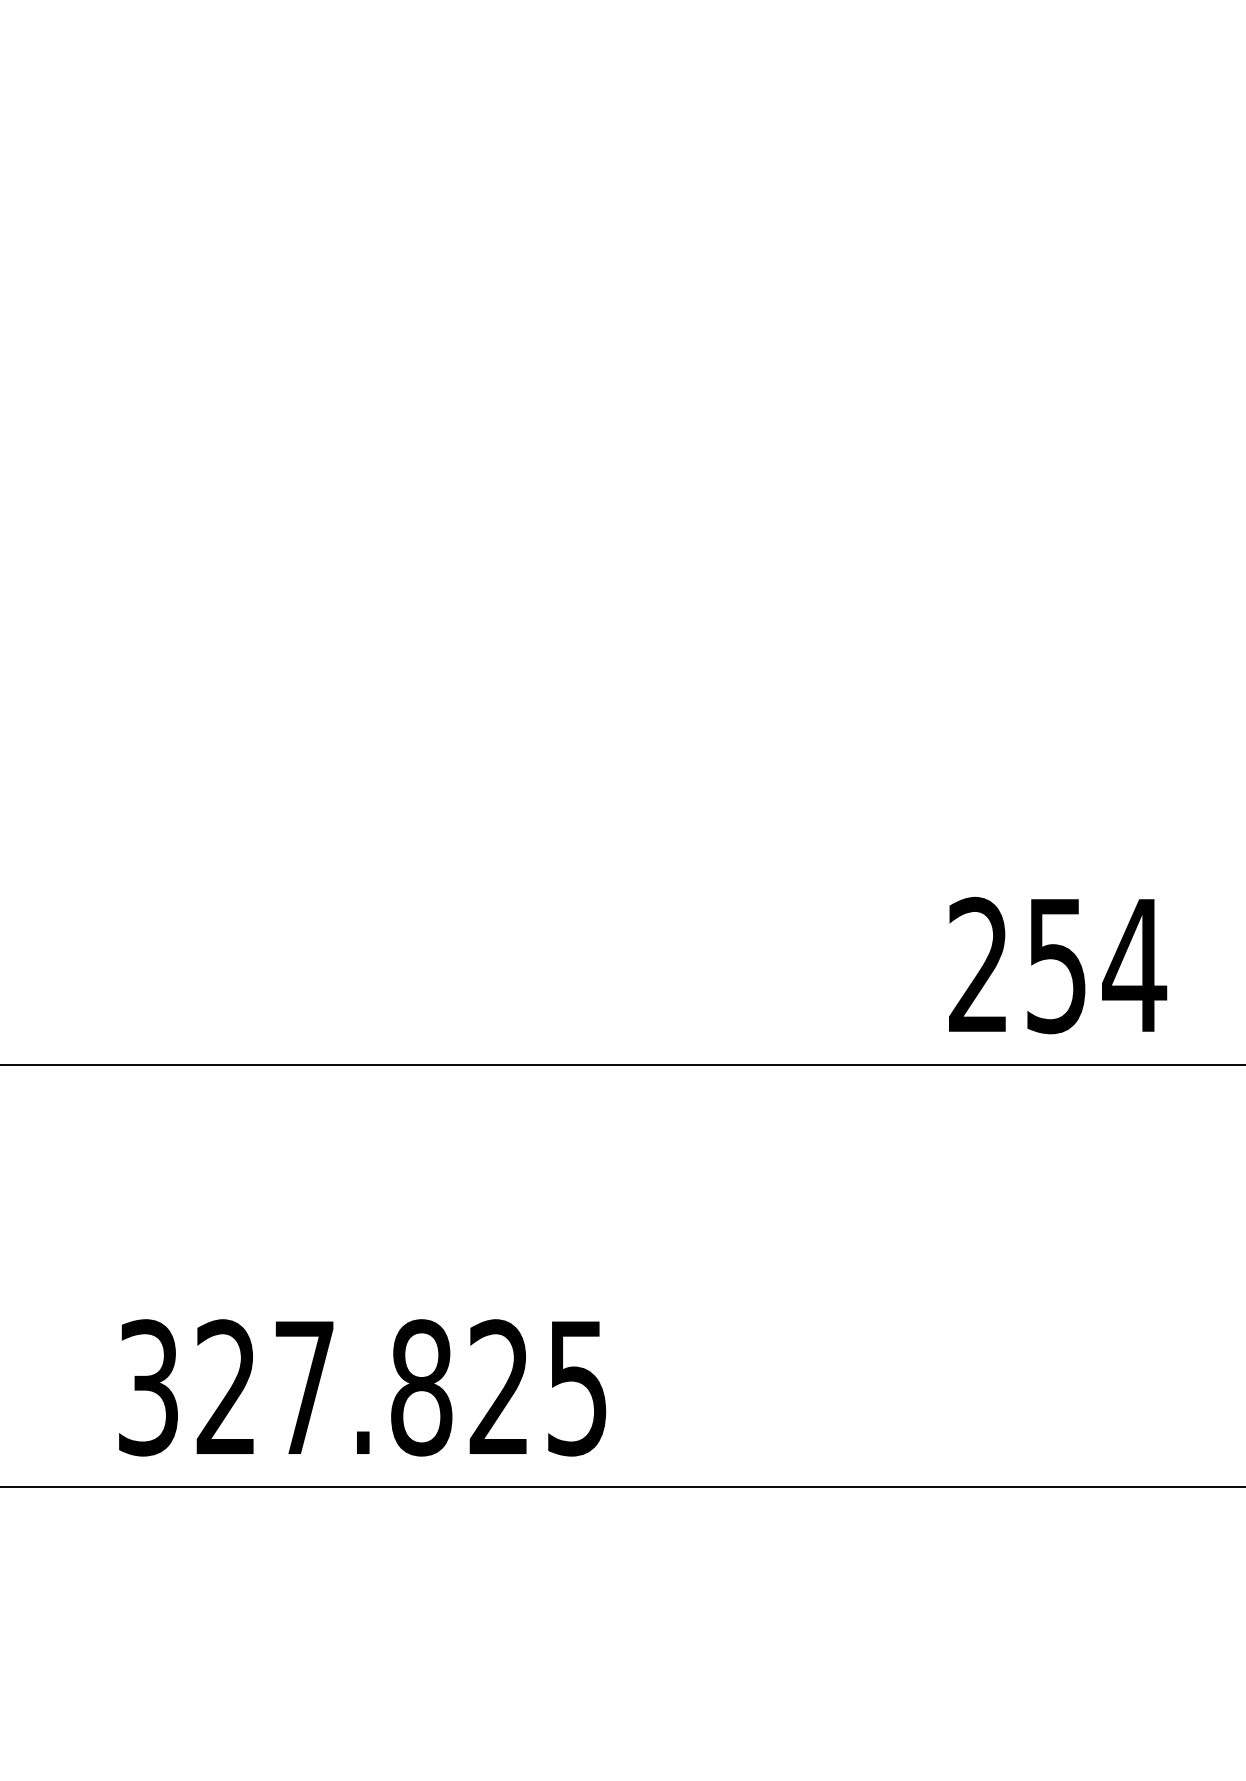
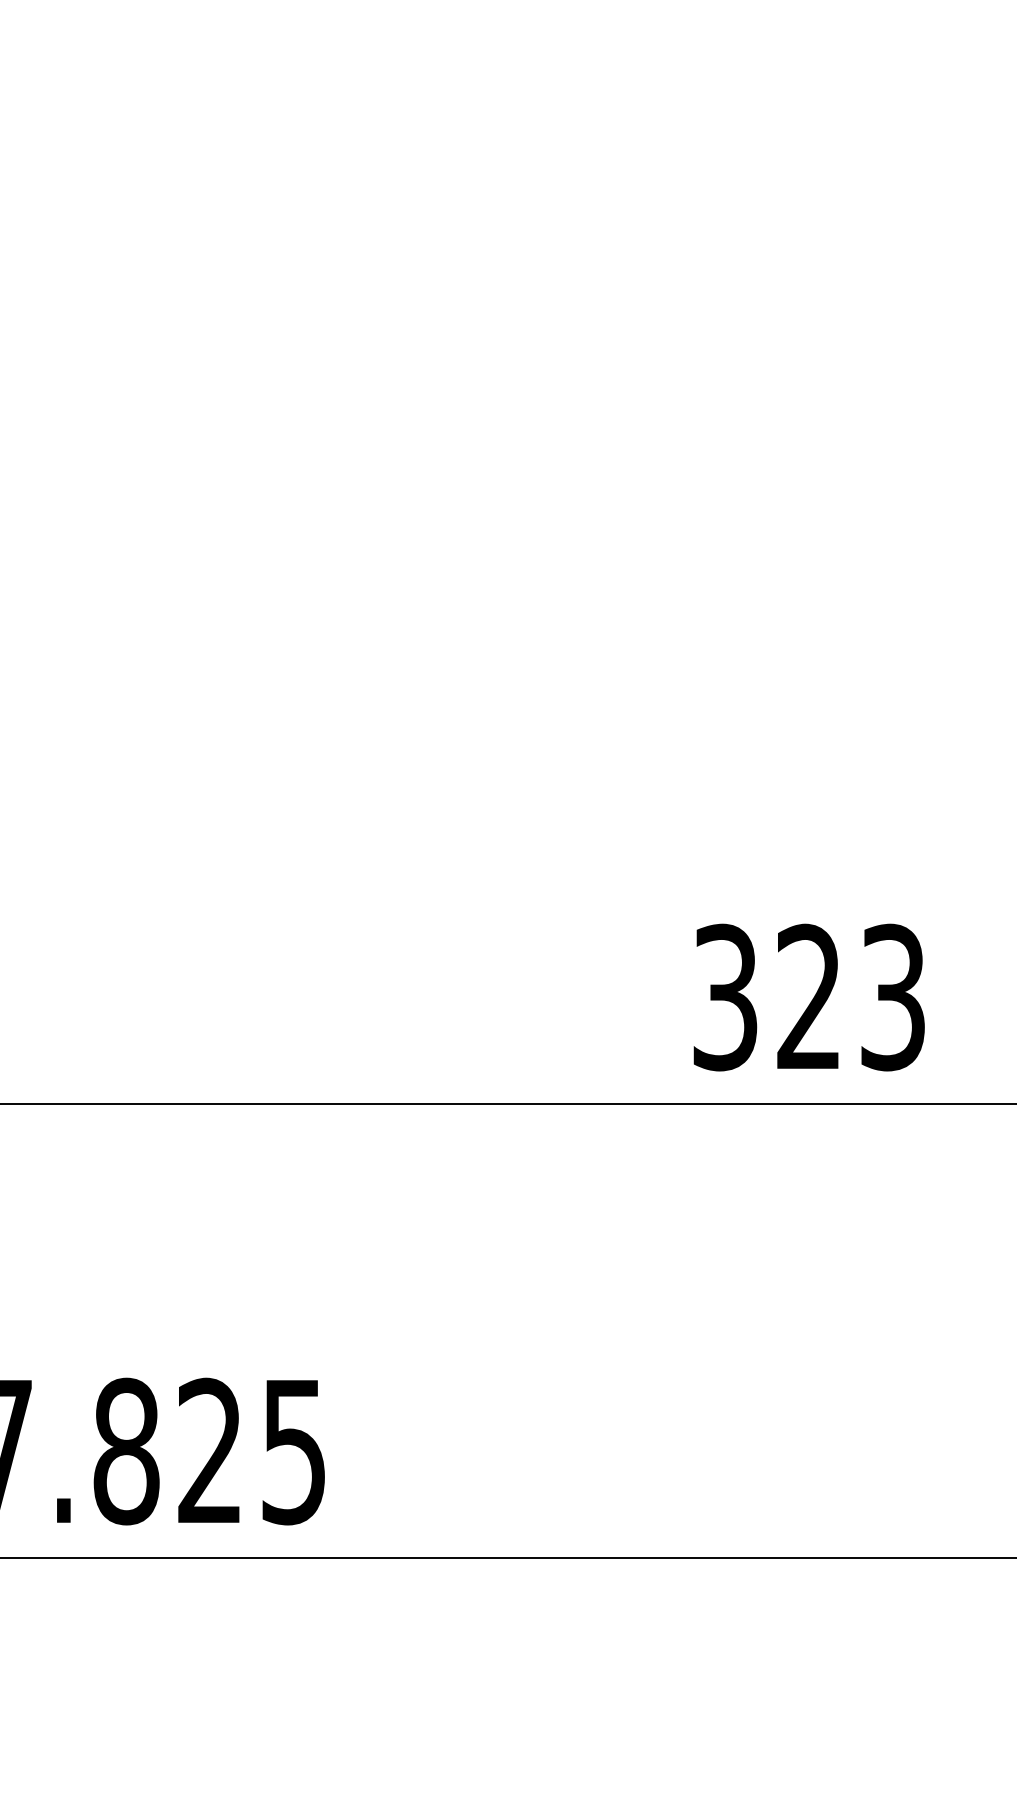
text: (1058, 965) -> (811, 997), 254 -> 323

